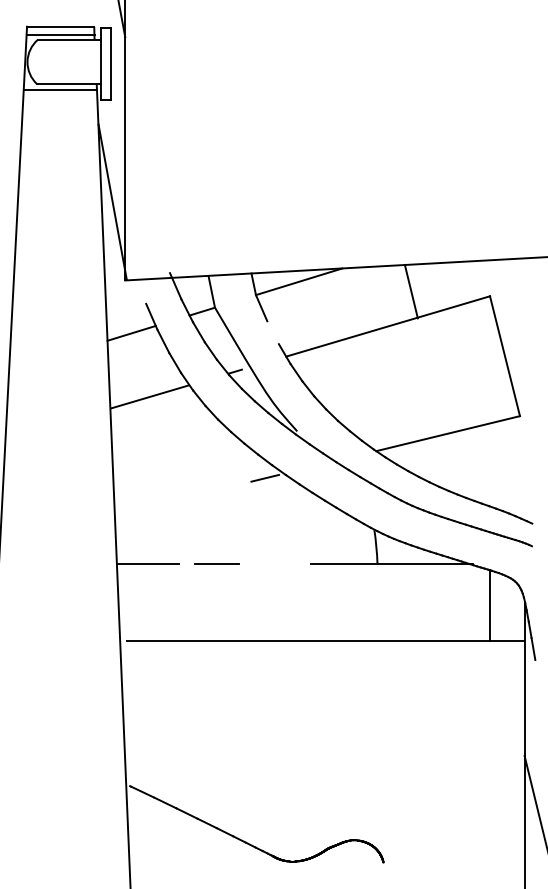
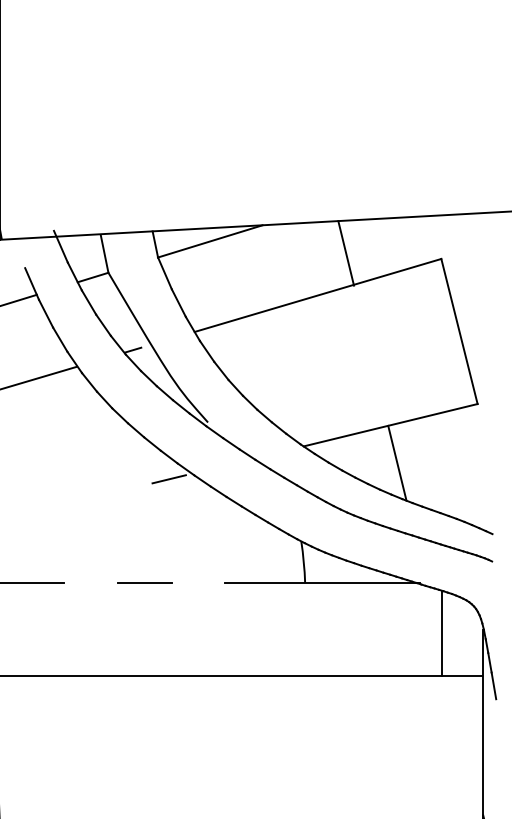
line: (272, 332) -> (178, 302), added
line: (453, 465) -> (397, 463), added
line: (216, 563) -> (144, 582), moved

